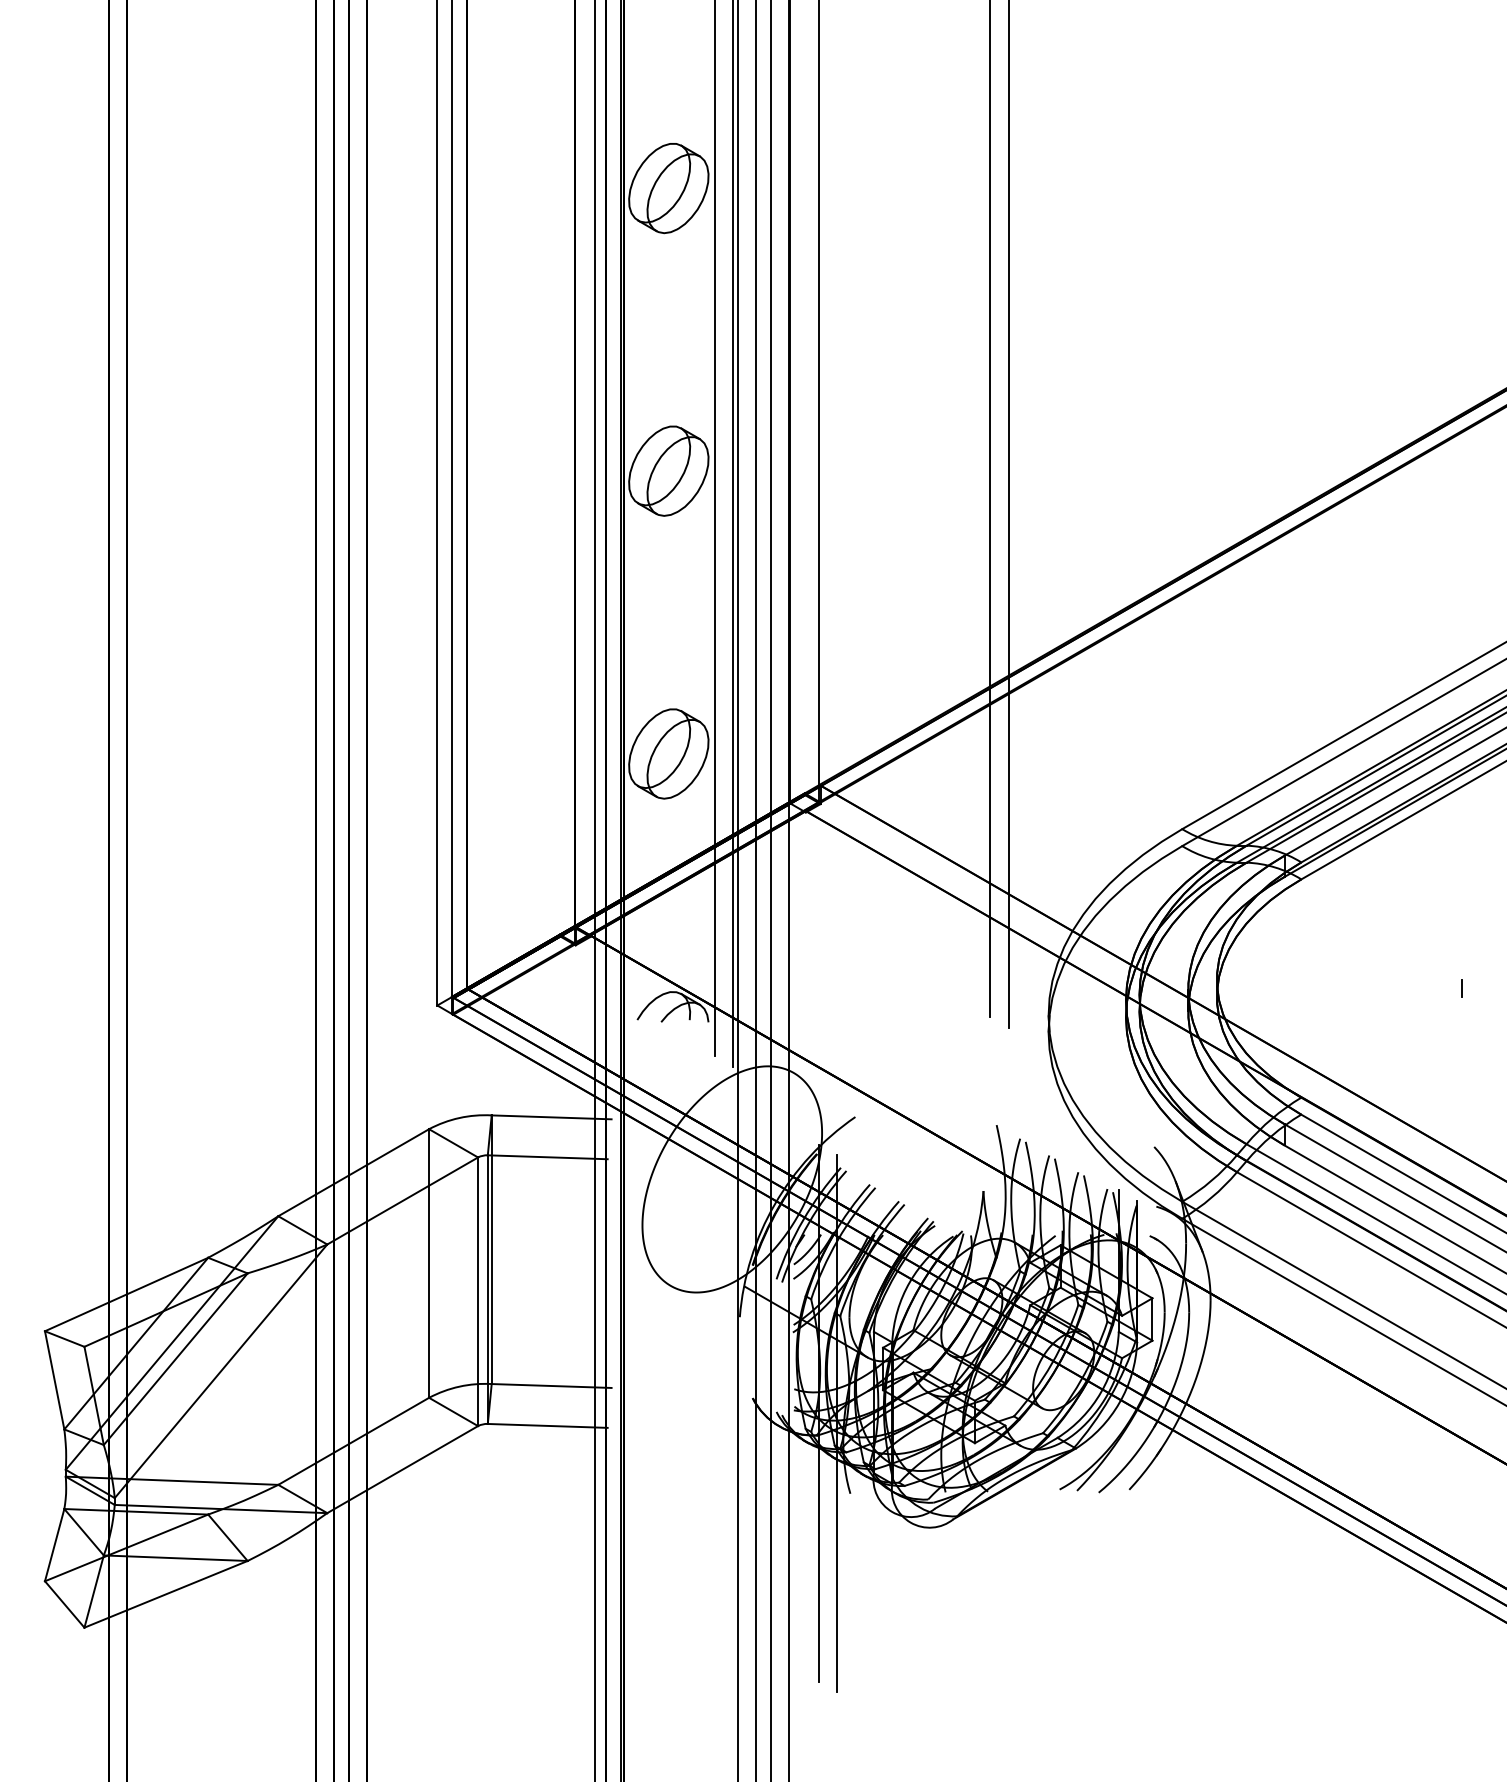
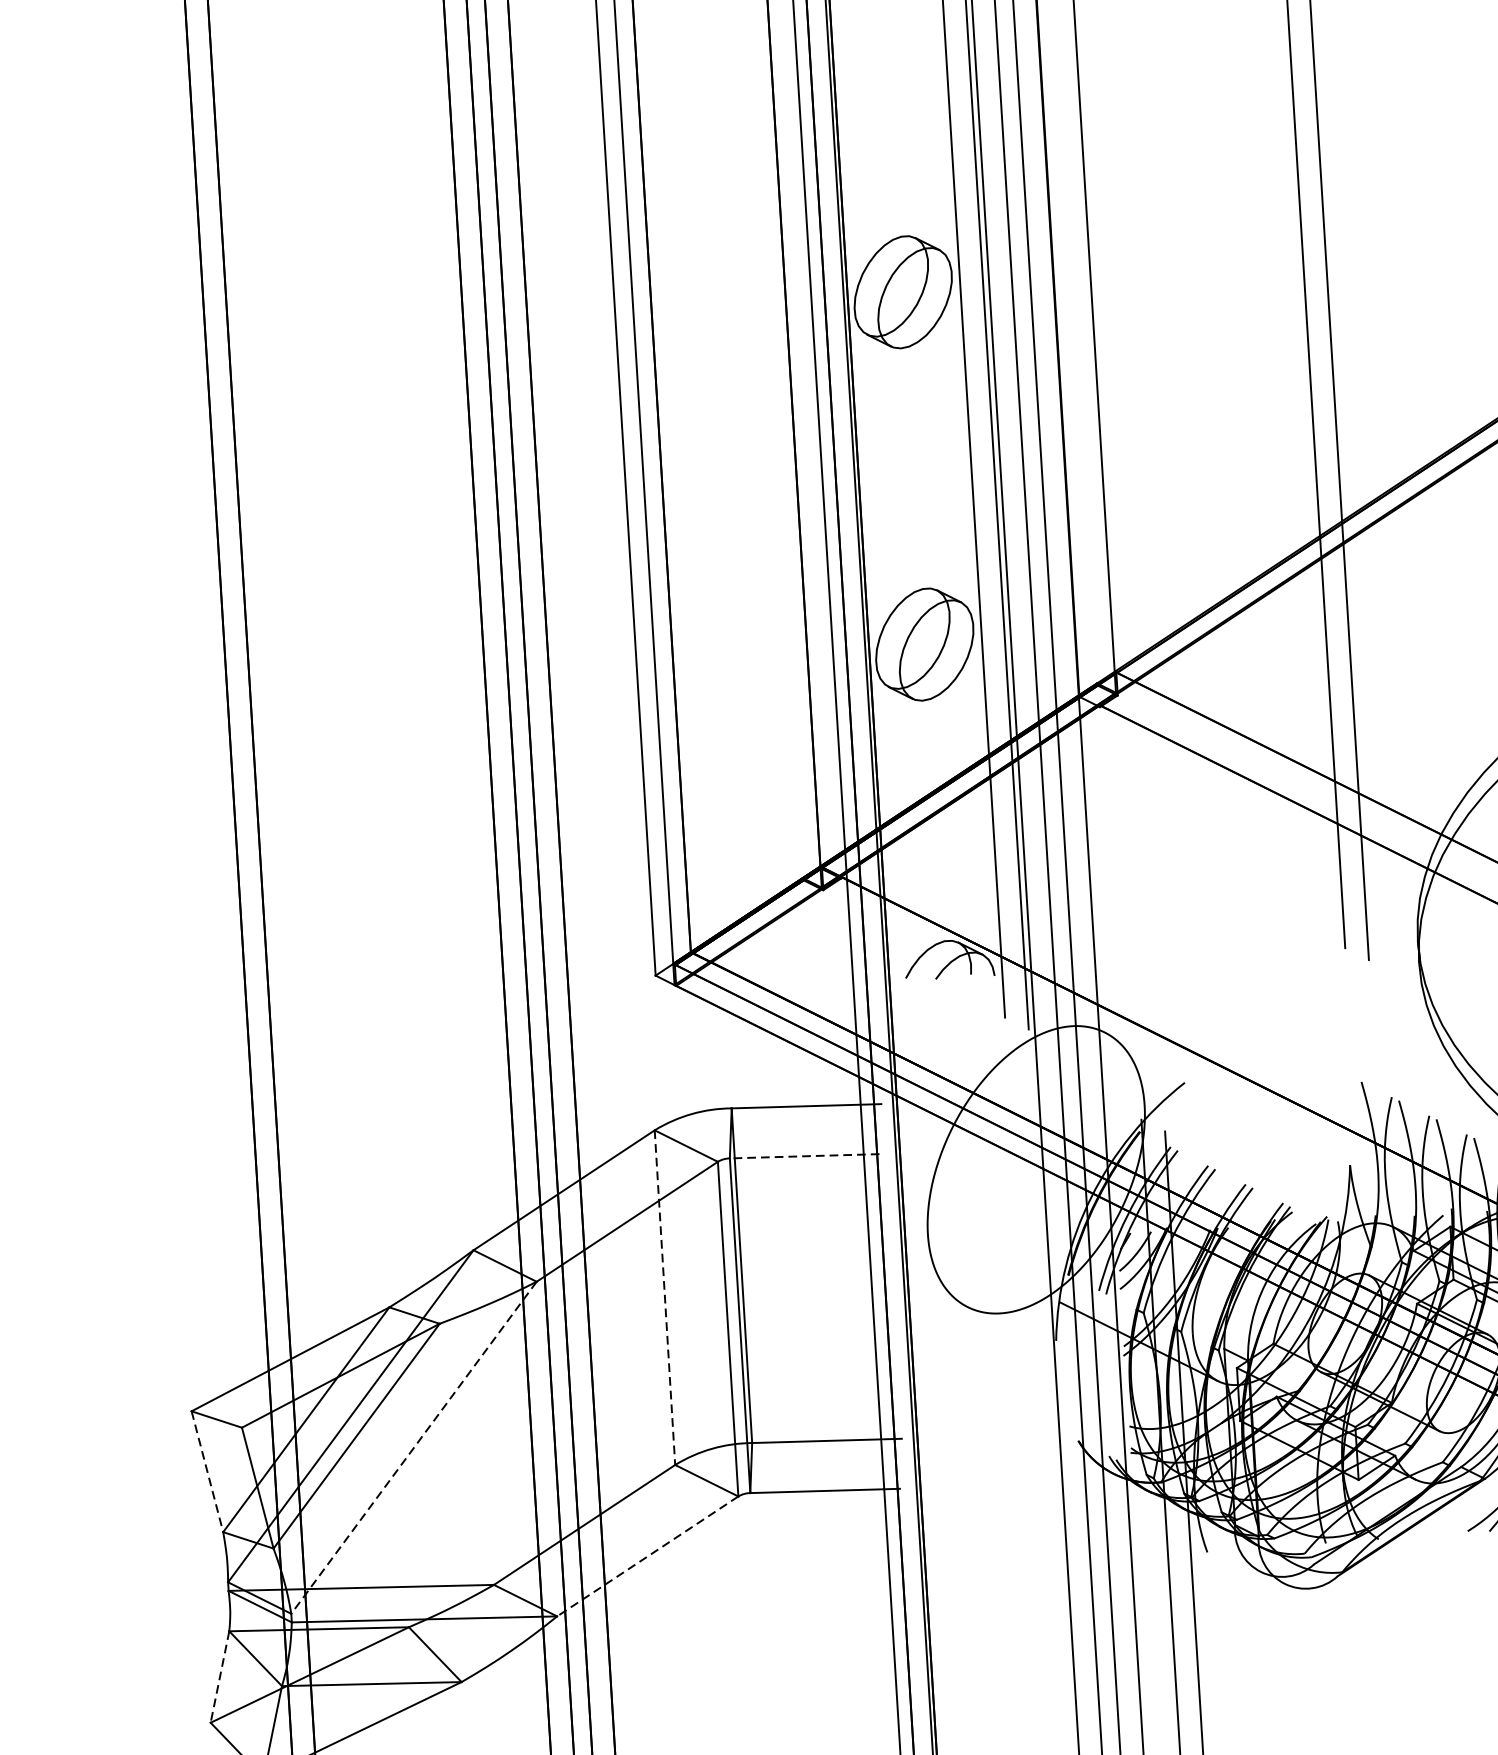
line: (547, 1157) -> (804, 1156), solid -> dashed
line: (429, 1264) -> (665, 1298), solid -> dashed
line: (220, 1371) -> (413, 1448), solid -> dashed
line: (54, 1380) -> (207, 1471), solid -> dashed
line: (402, 1469) -> (647, 1556), solid -> dashed
line: (54, 1545) -> (219, 1677), solid -> dashed

